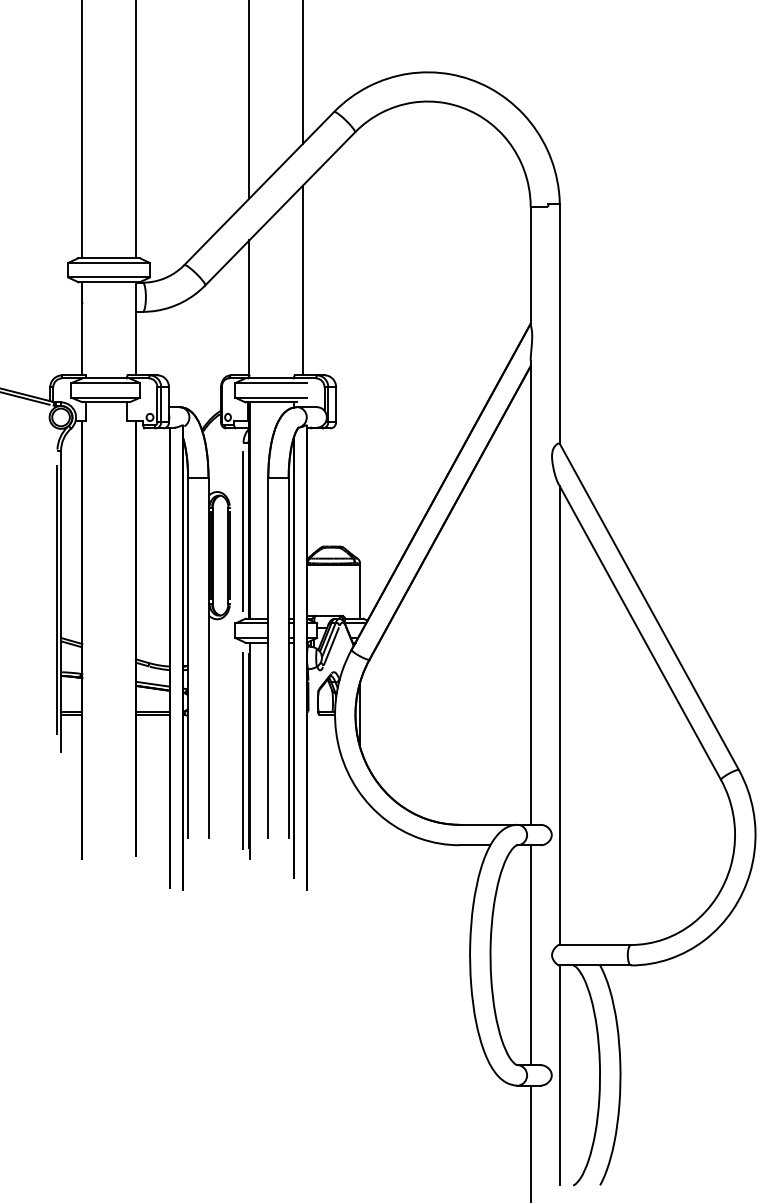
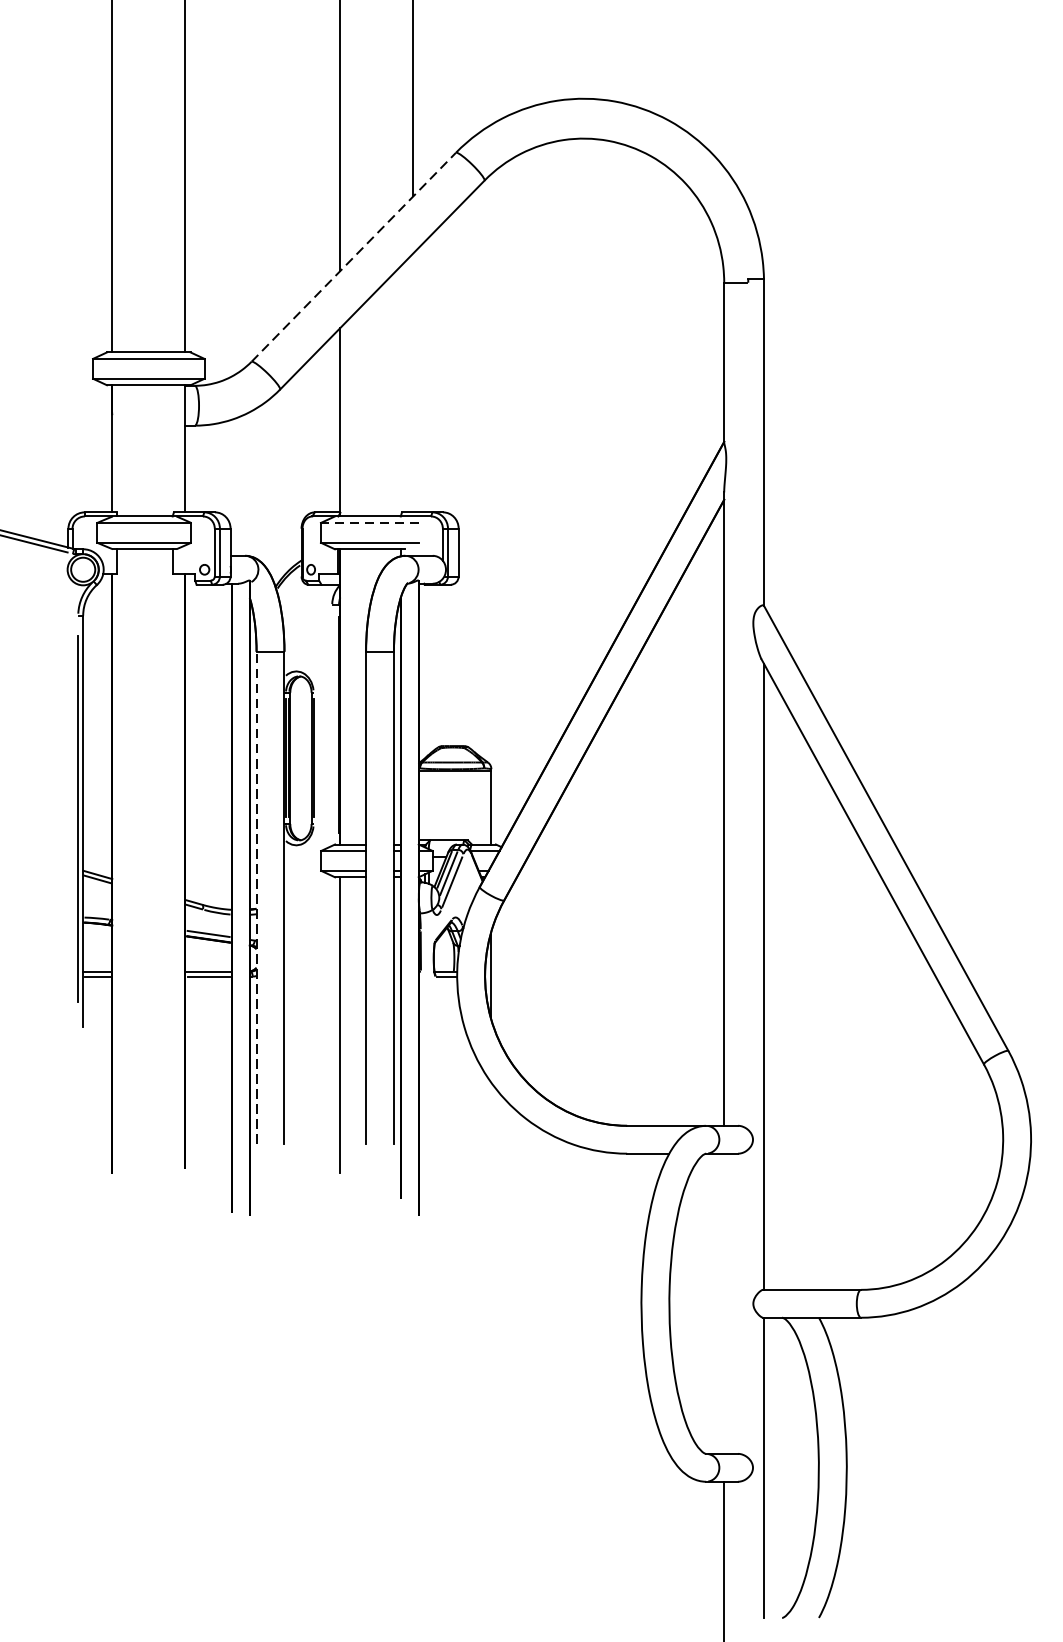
line: (259, 188) -> (354, 257), solid -> dashed
line: (302, 280) -> (412, 382), removed
line: (270, 383) -> (369, 523), solid -> dashed
line: (243, 531) -> (332, 725), removed
line: (188, 657) -> (257, 897), solid -> dashed
line: (243, 750) -> (332, 1024), removed
line: (248, 750) -> (339, 1024), removed
line: (530, 955) -> (723, 1304), removed

